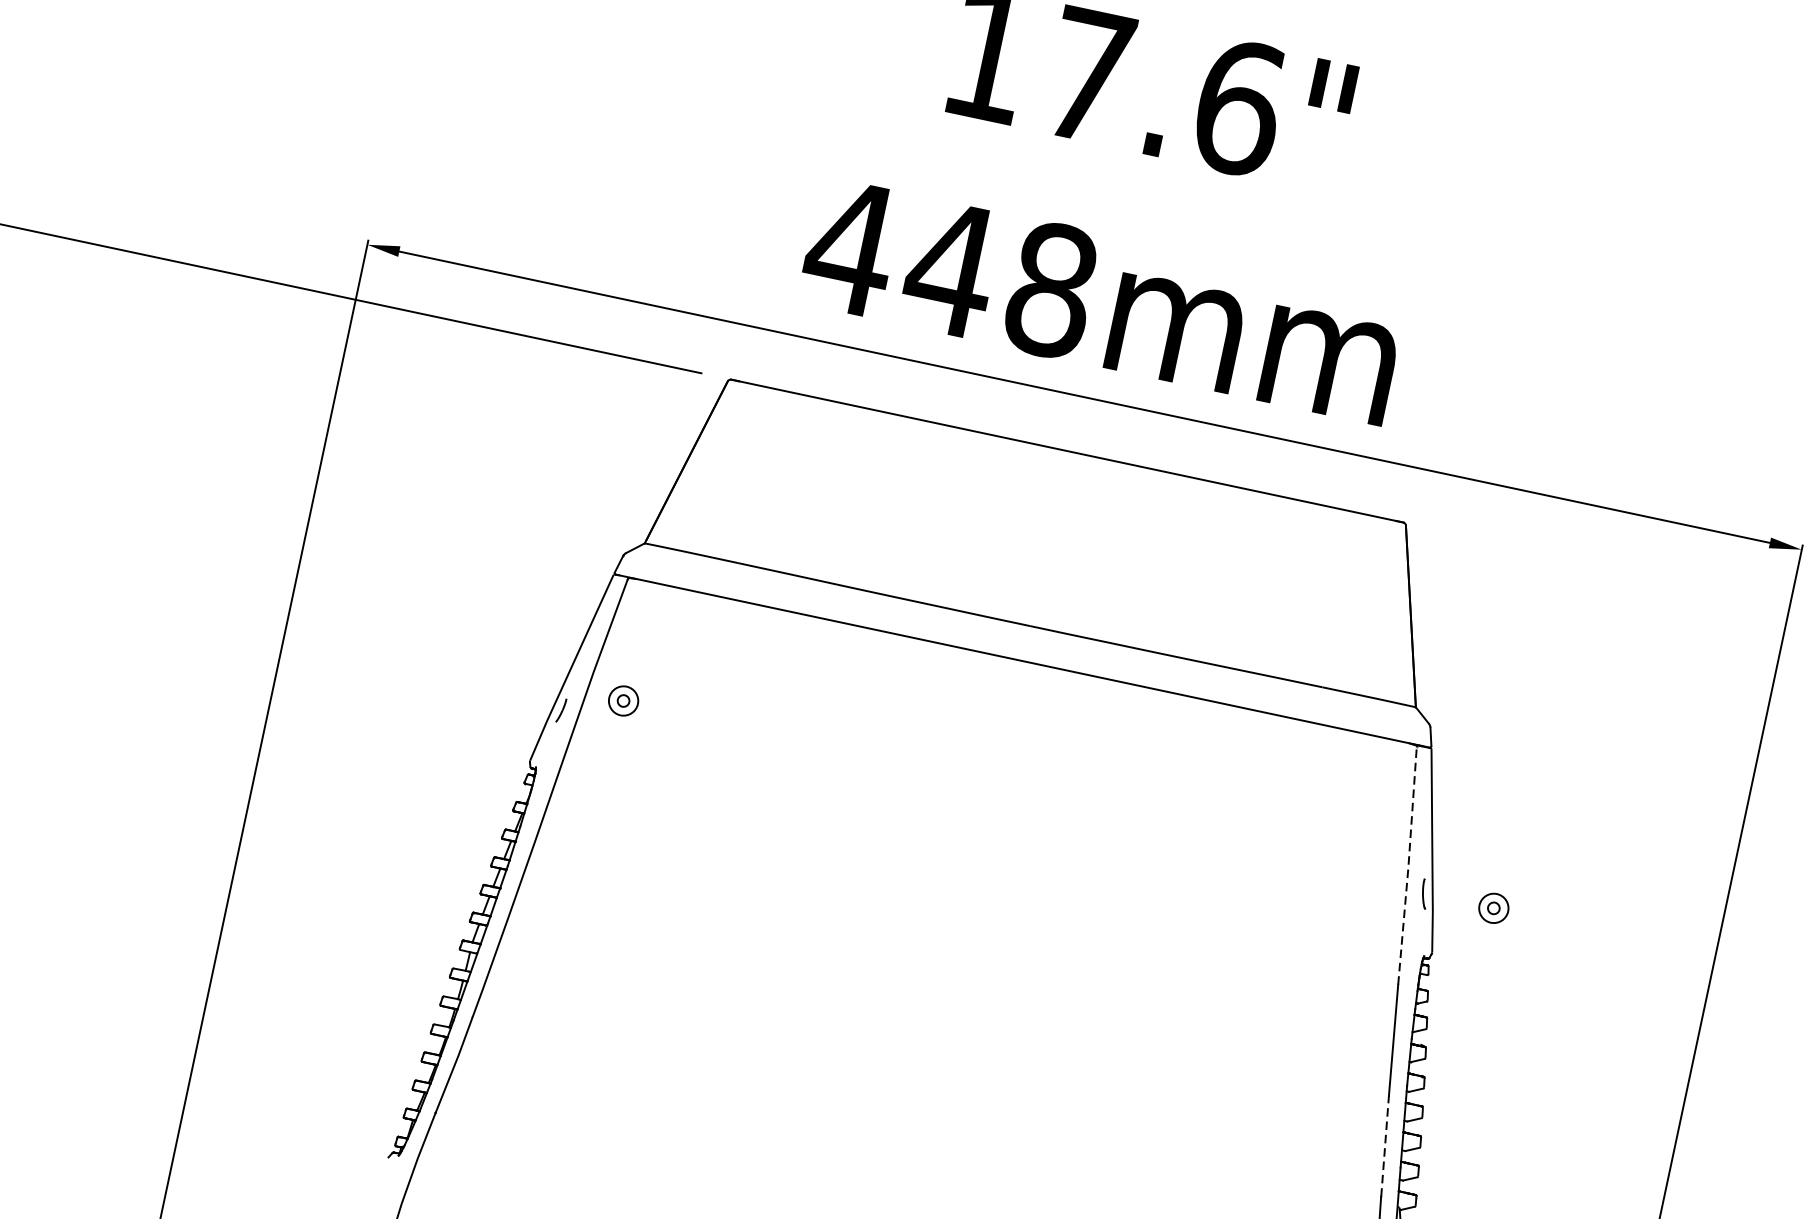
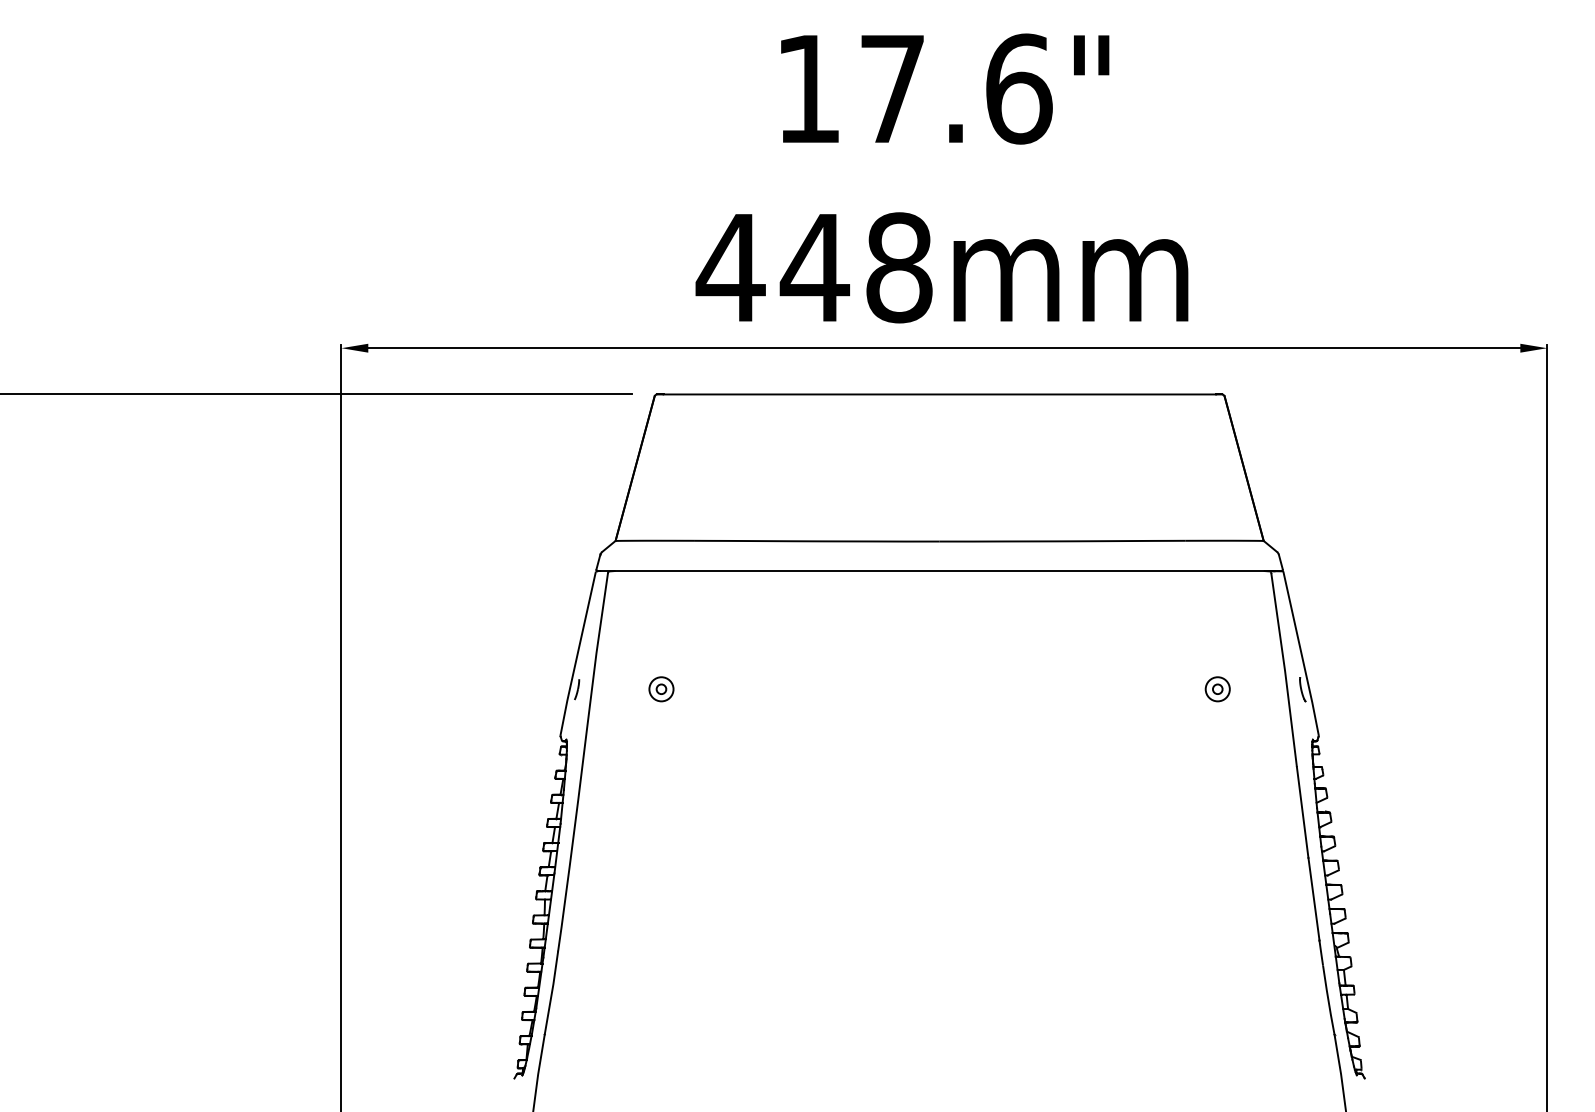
part: (623, 701) -> (661, 689), moved
line: (1408, 865) -> (1284, 669), dashed -> solid
part: (1493, 908) -> (1217, 689), moved
line: (1384, 1146) -> (1313, 899), dashed -> solid

